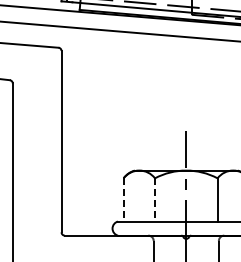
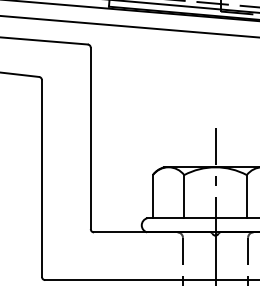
line: (123, 199) -> (152, 196), dashed -> solid
line: (155, 199) -> (184, 196), dashed -> solid

